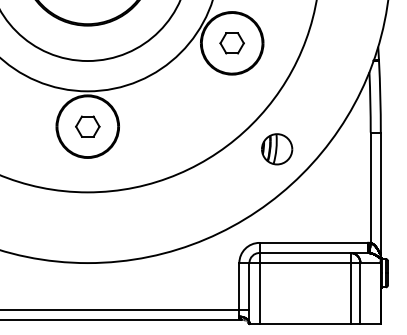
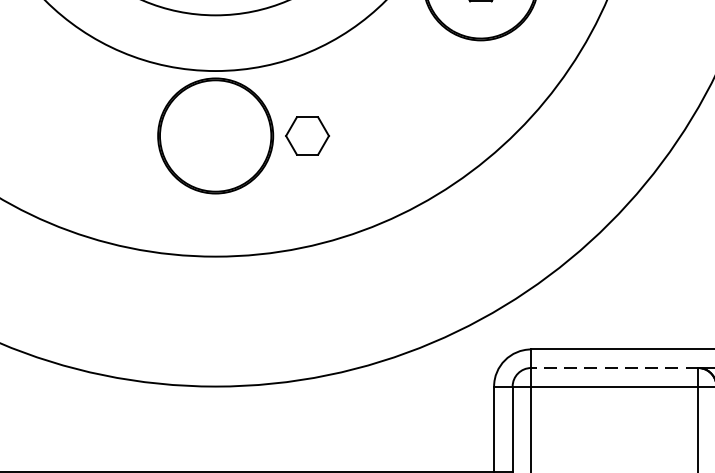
part: (87, 126) -> (306, 135), moved
part: (277, 149) -> (564, 177), removed
line: (304, 253) -> (613, 368), solid -> dashed

